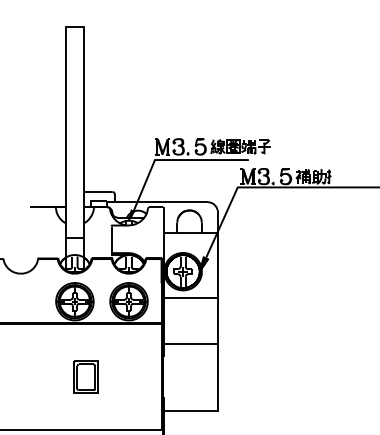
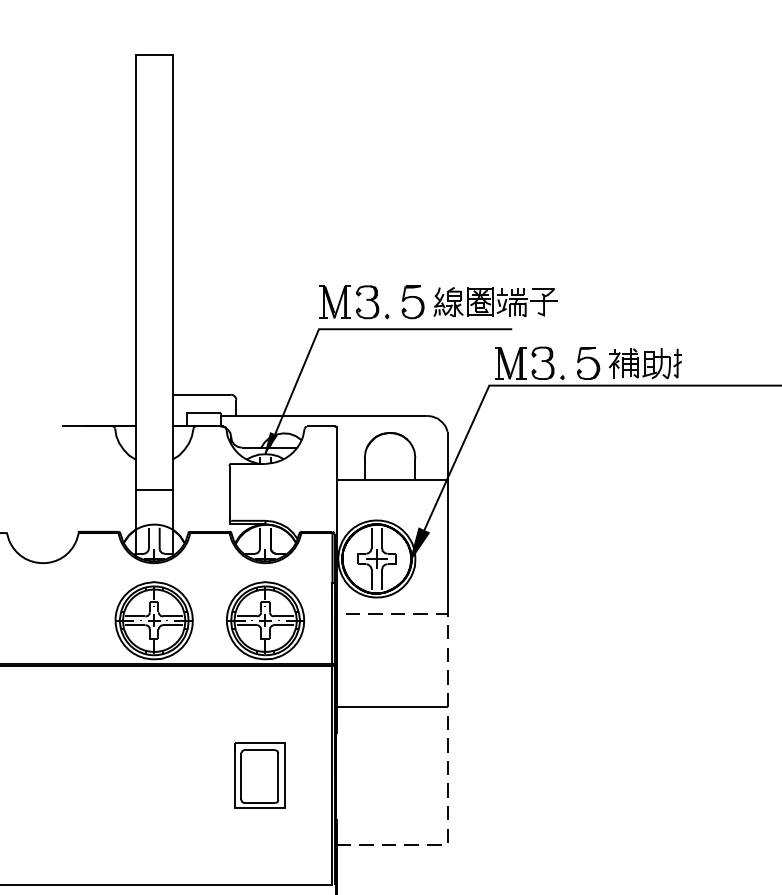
line: (217, 355) -> (447, 731), solid -> dashed
part: (85, 376) -> (258, 774), moved

